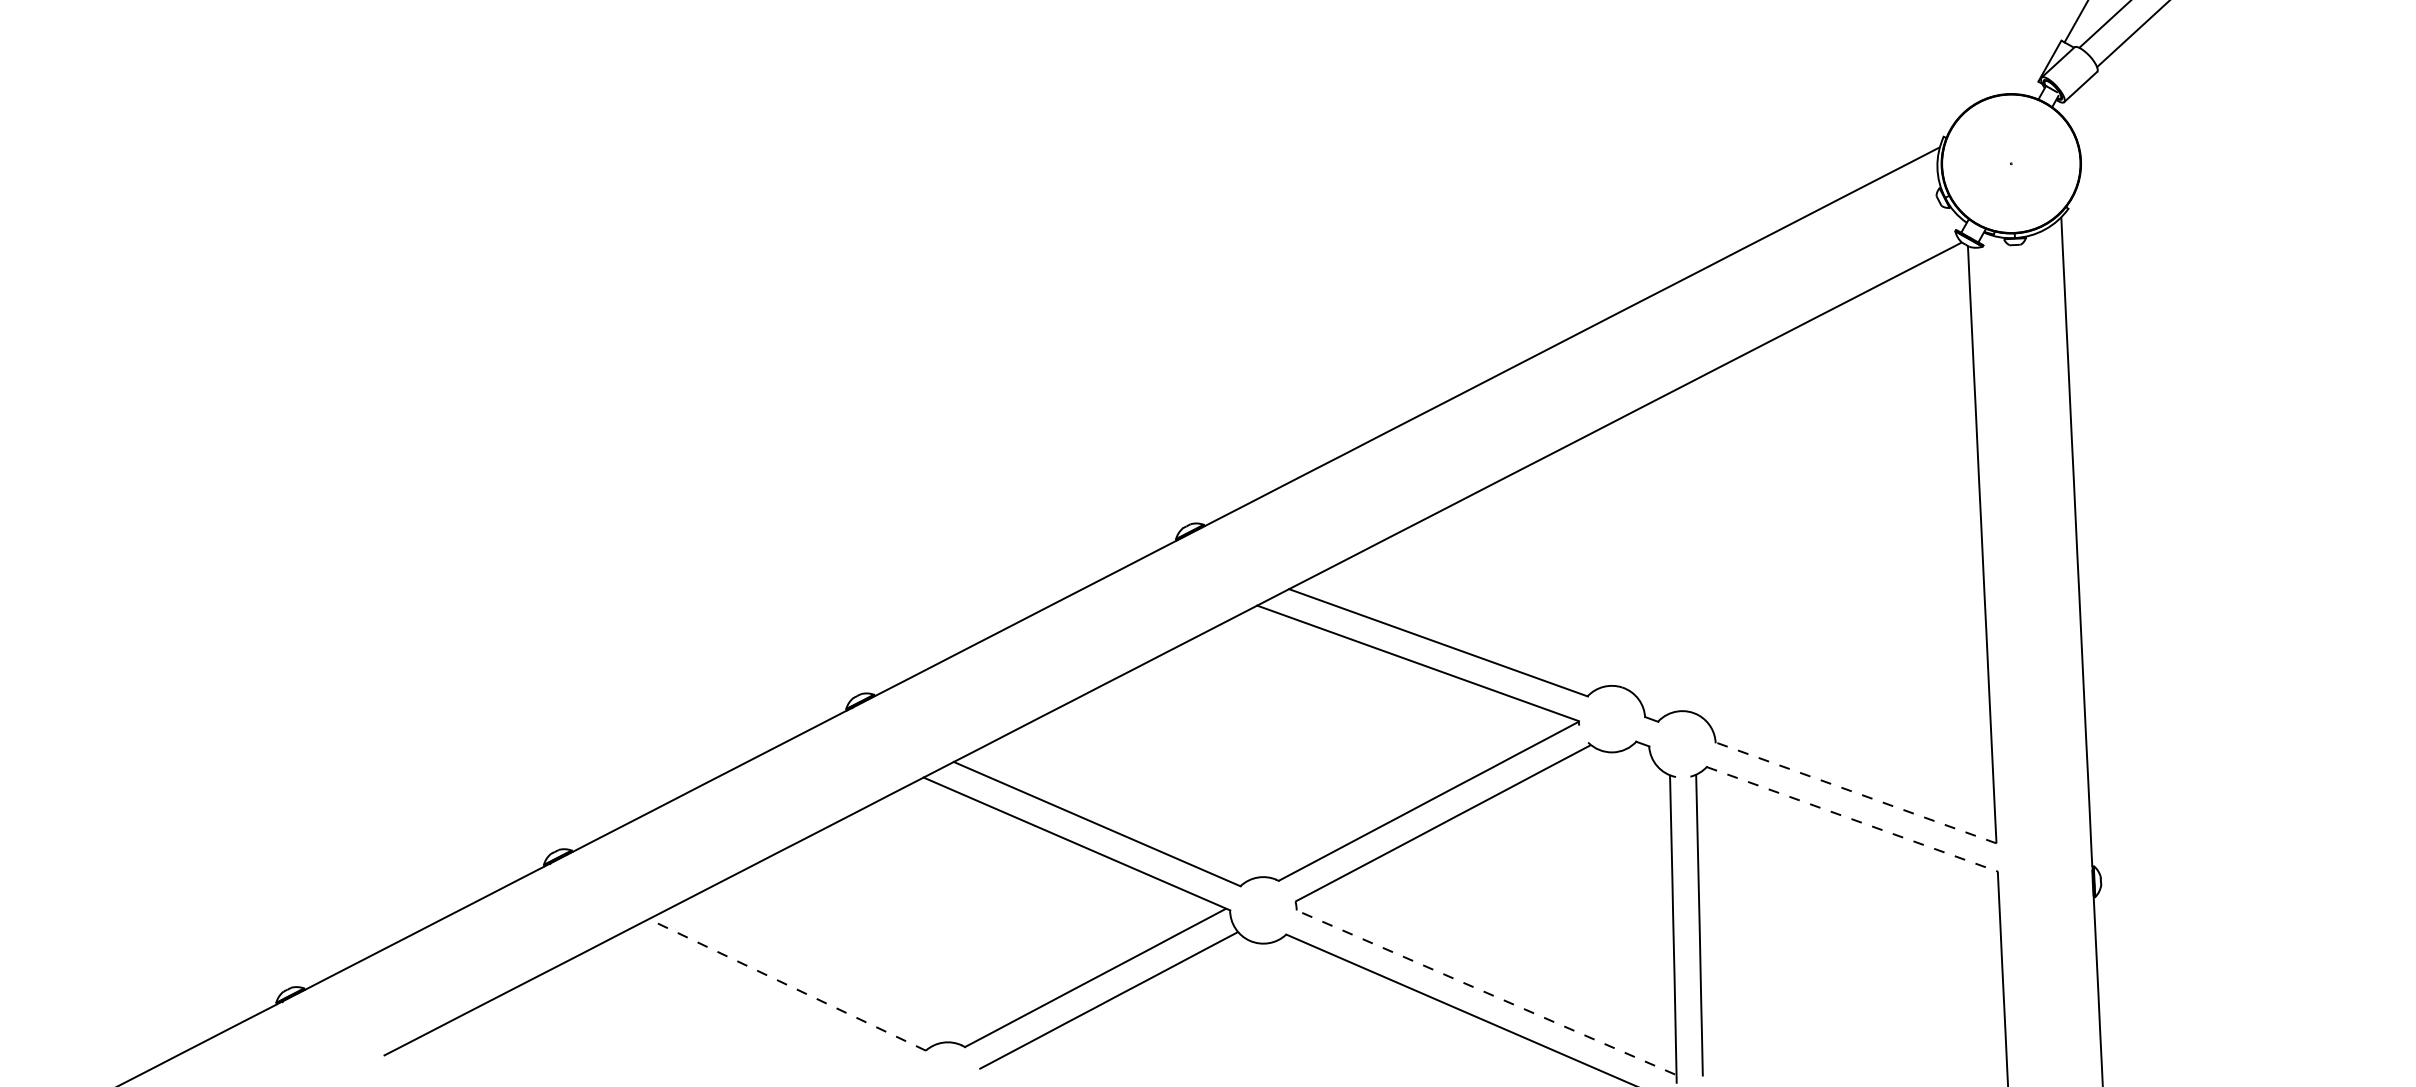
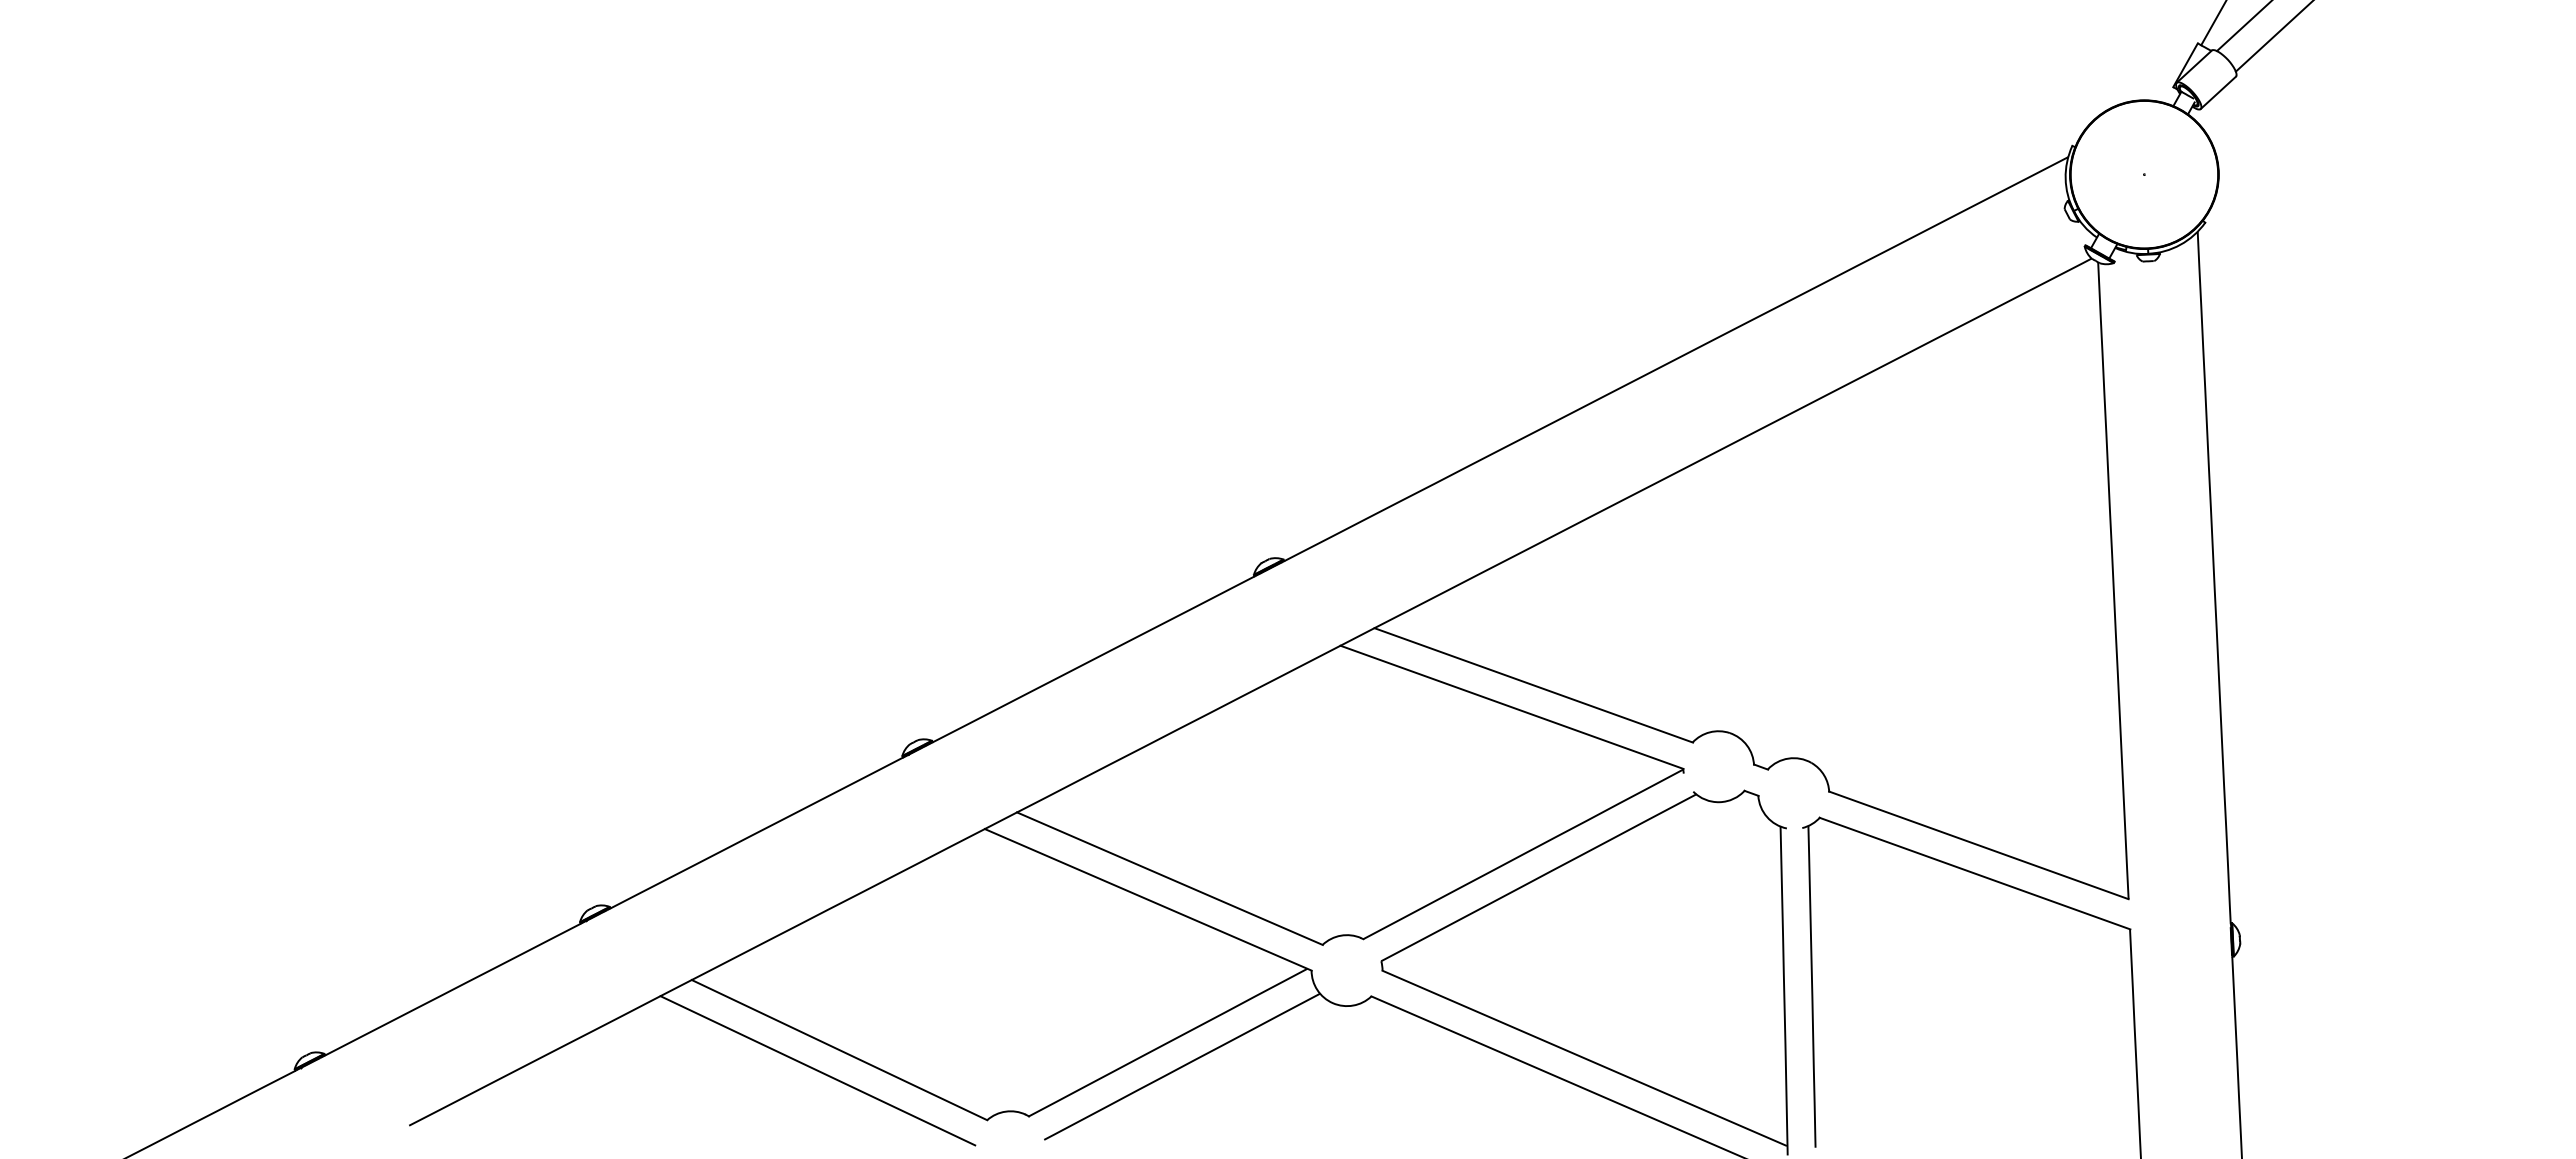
line: (1855, 793) -> (1978, 845), dashed -> solid
line: (1852, 819) -> (1975, 873), dashed -> solid
line: (787, 985) -> (839, 1050), dashed -> solid
line: (1486, 992) -> (1584, 1058), dashed -> solid
line: (766, 1004) -> (817, 1070), added

